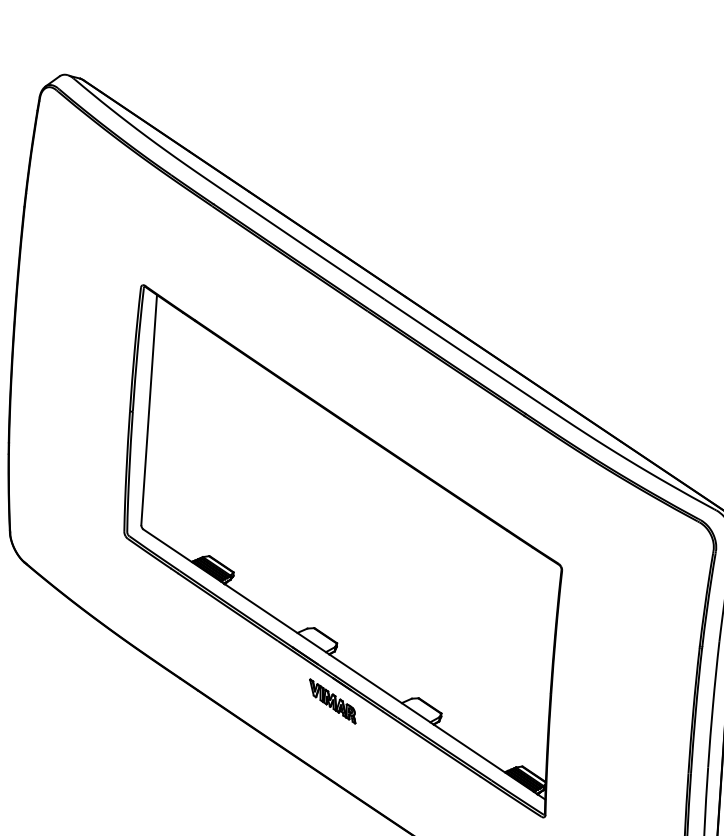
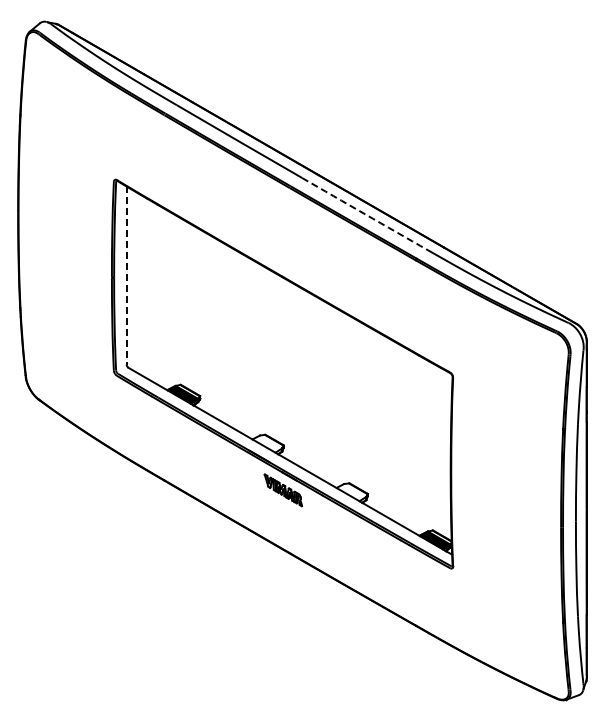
arc: (463, 352) -> (365, 214), solid -> dashed
line: (148, 411) -> (126, 276), solid -> dashed

